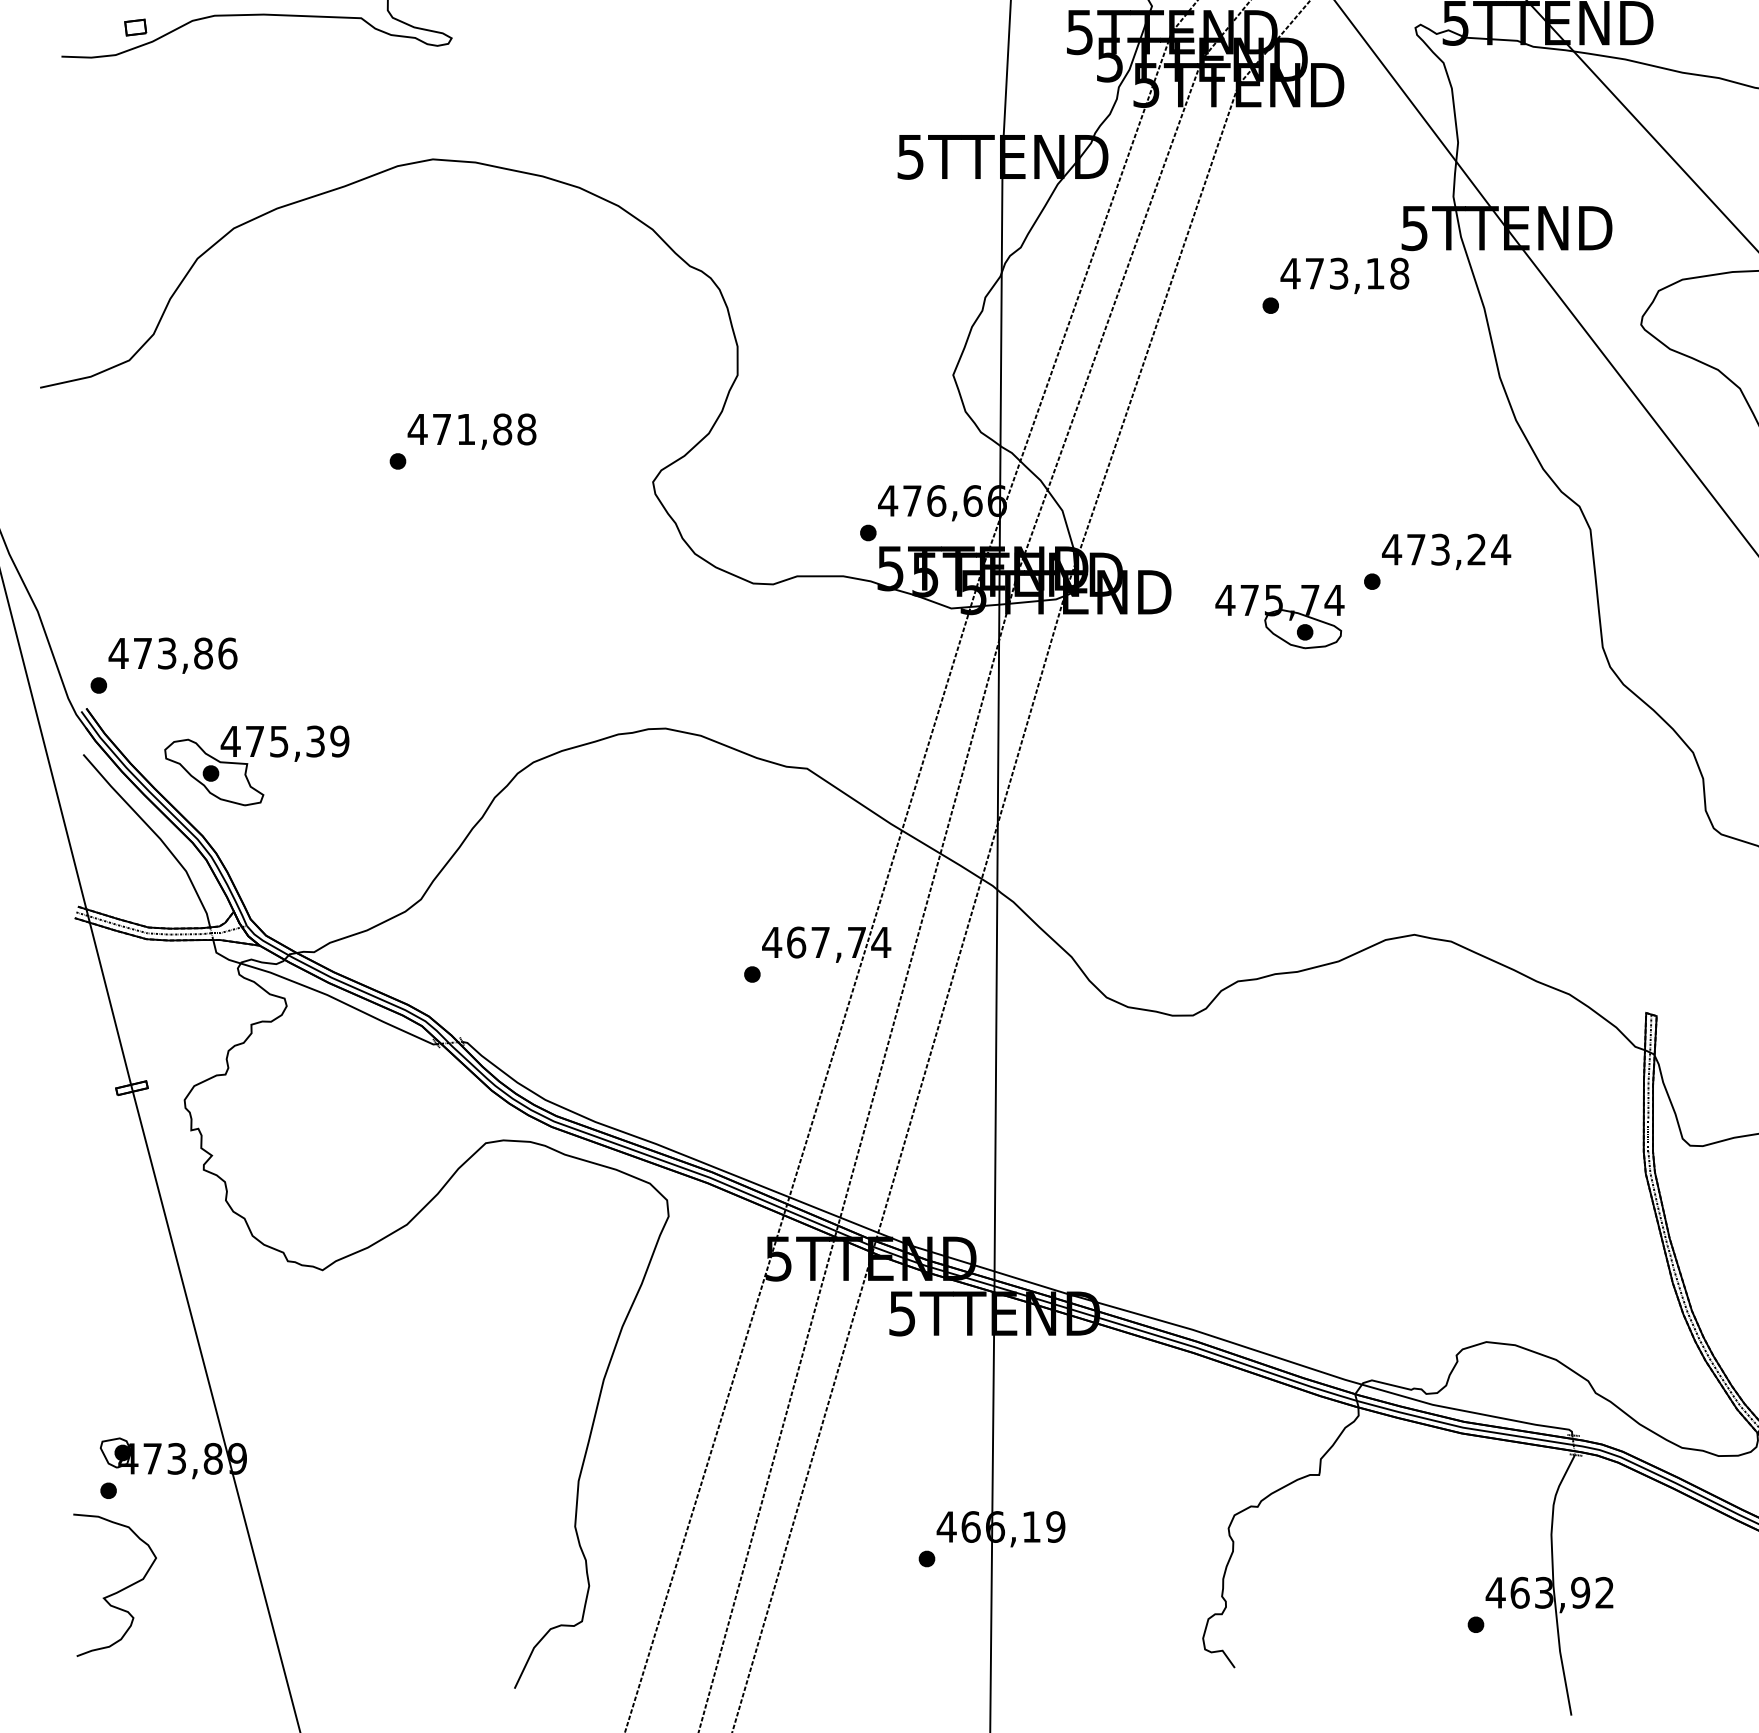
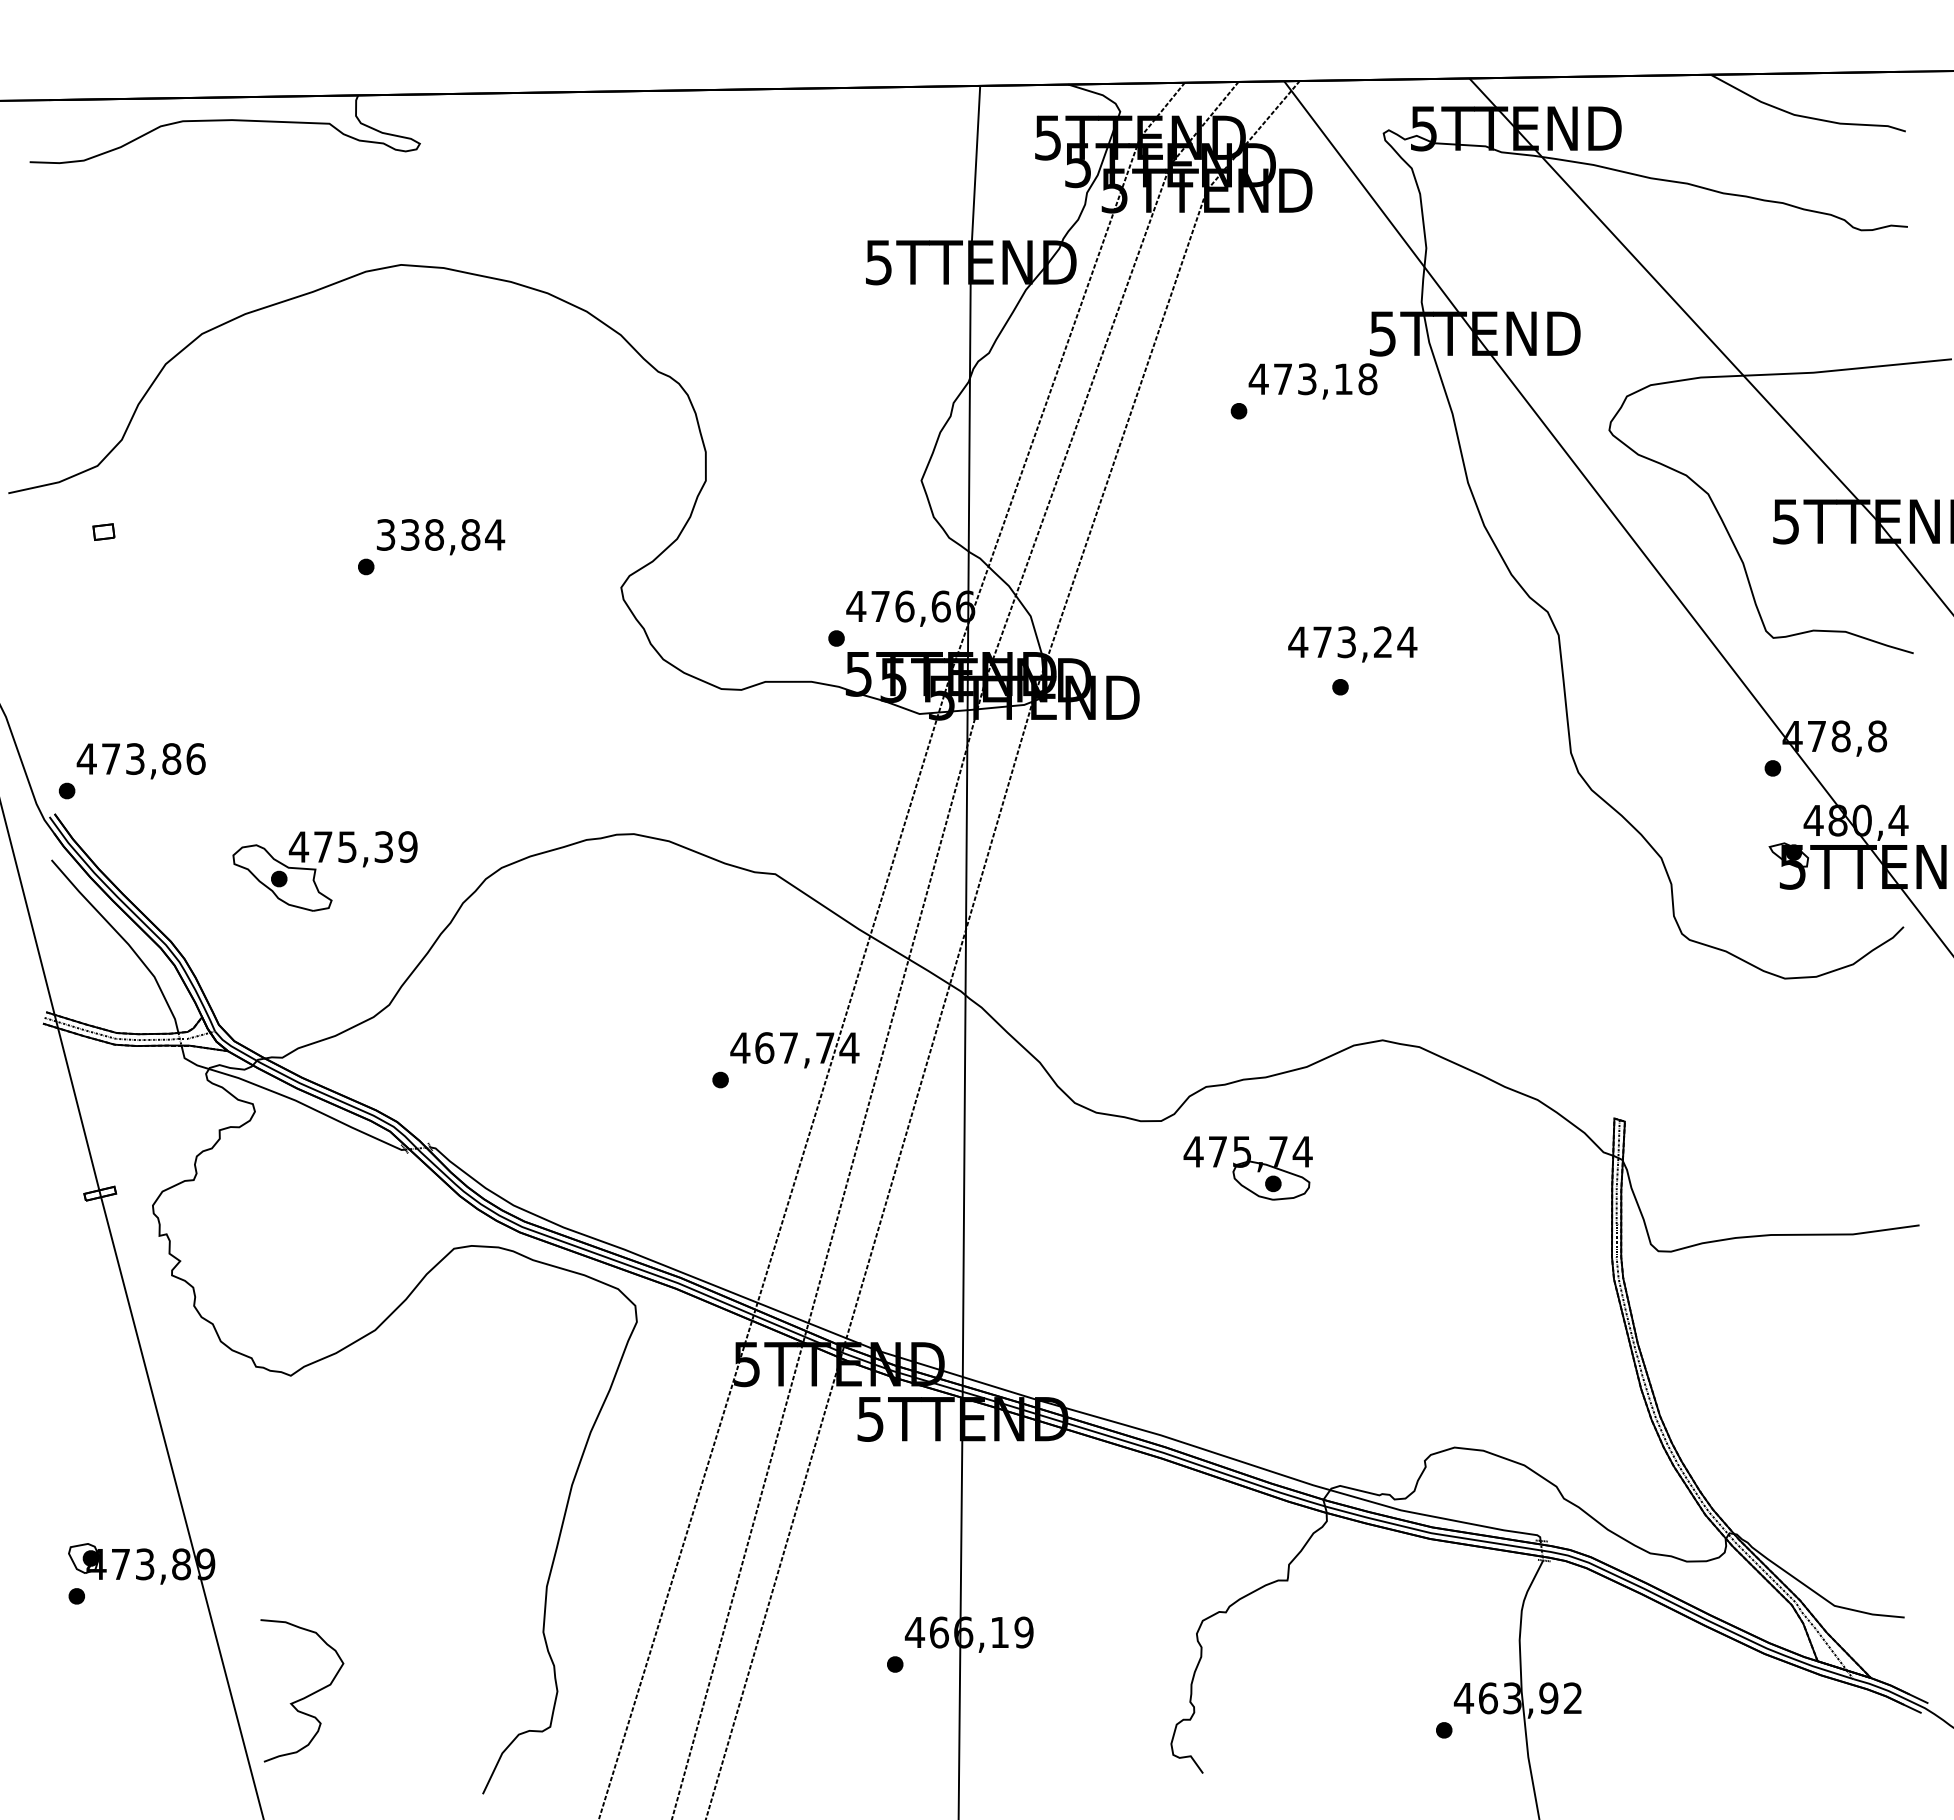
part: (135, 26) -> (103, 531), moved
text: (472, 428) -> (440, 534), 471,88 -> 338,84
text: (1446, 551) -> (1352, 644), moved
part: (1279, 616) -> (1247, 1168), moved
part: (248, 764) -> (316, 870), moved
curve: (118, 1590) -> (305, 1696), moved

